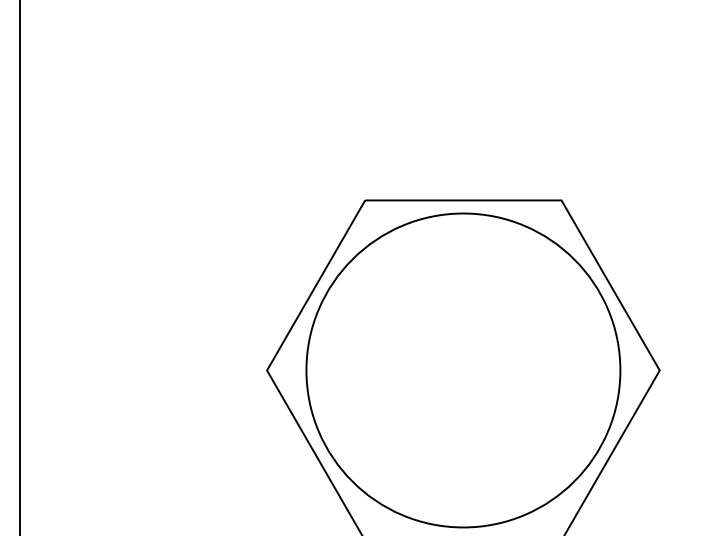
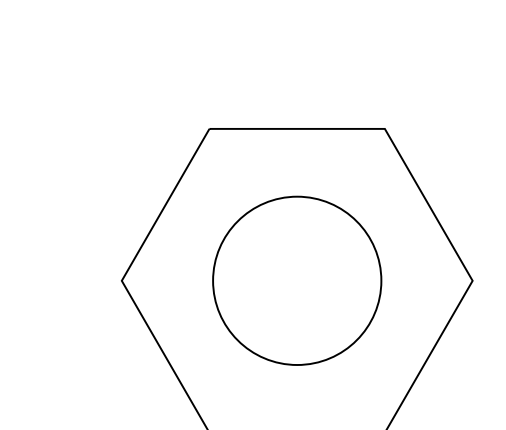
circle: (463, 370) -> (297, 280), size x0.6

